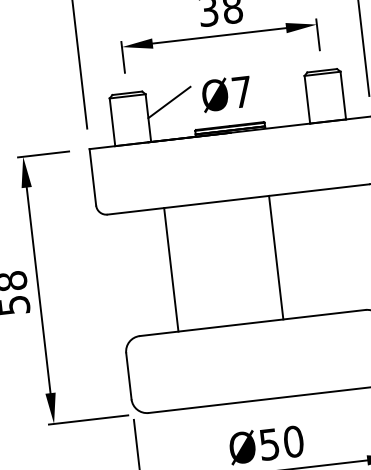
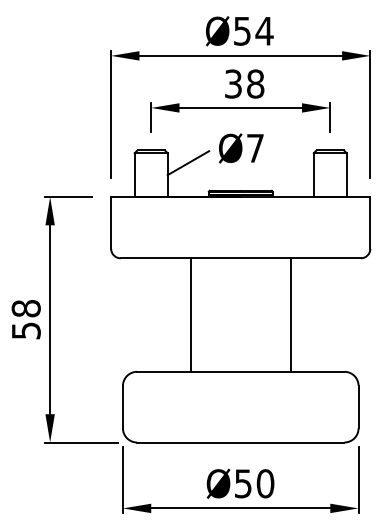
text: (226, 94) -> (241, 148), moved
line: (275, 257) -> (290, 314), moved
line: (171, 269) -> (190, 314), moved

